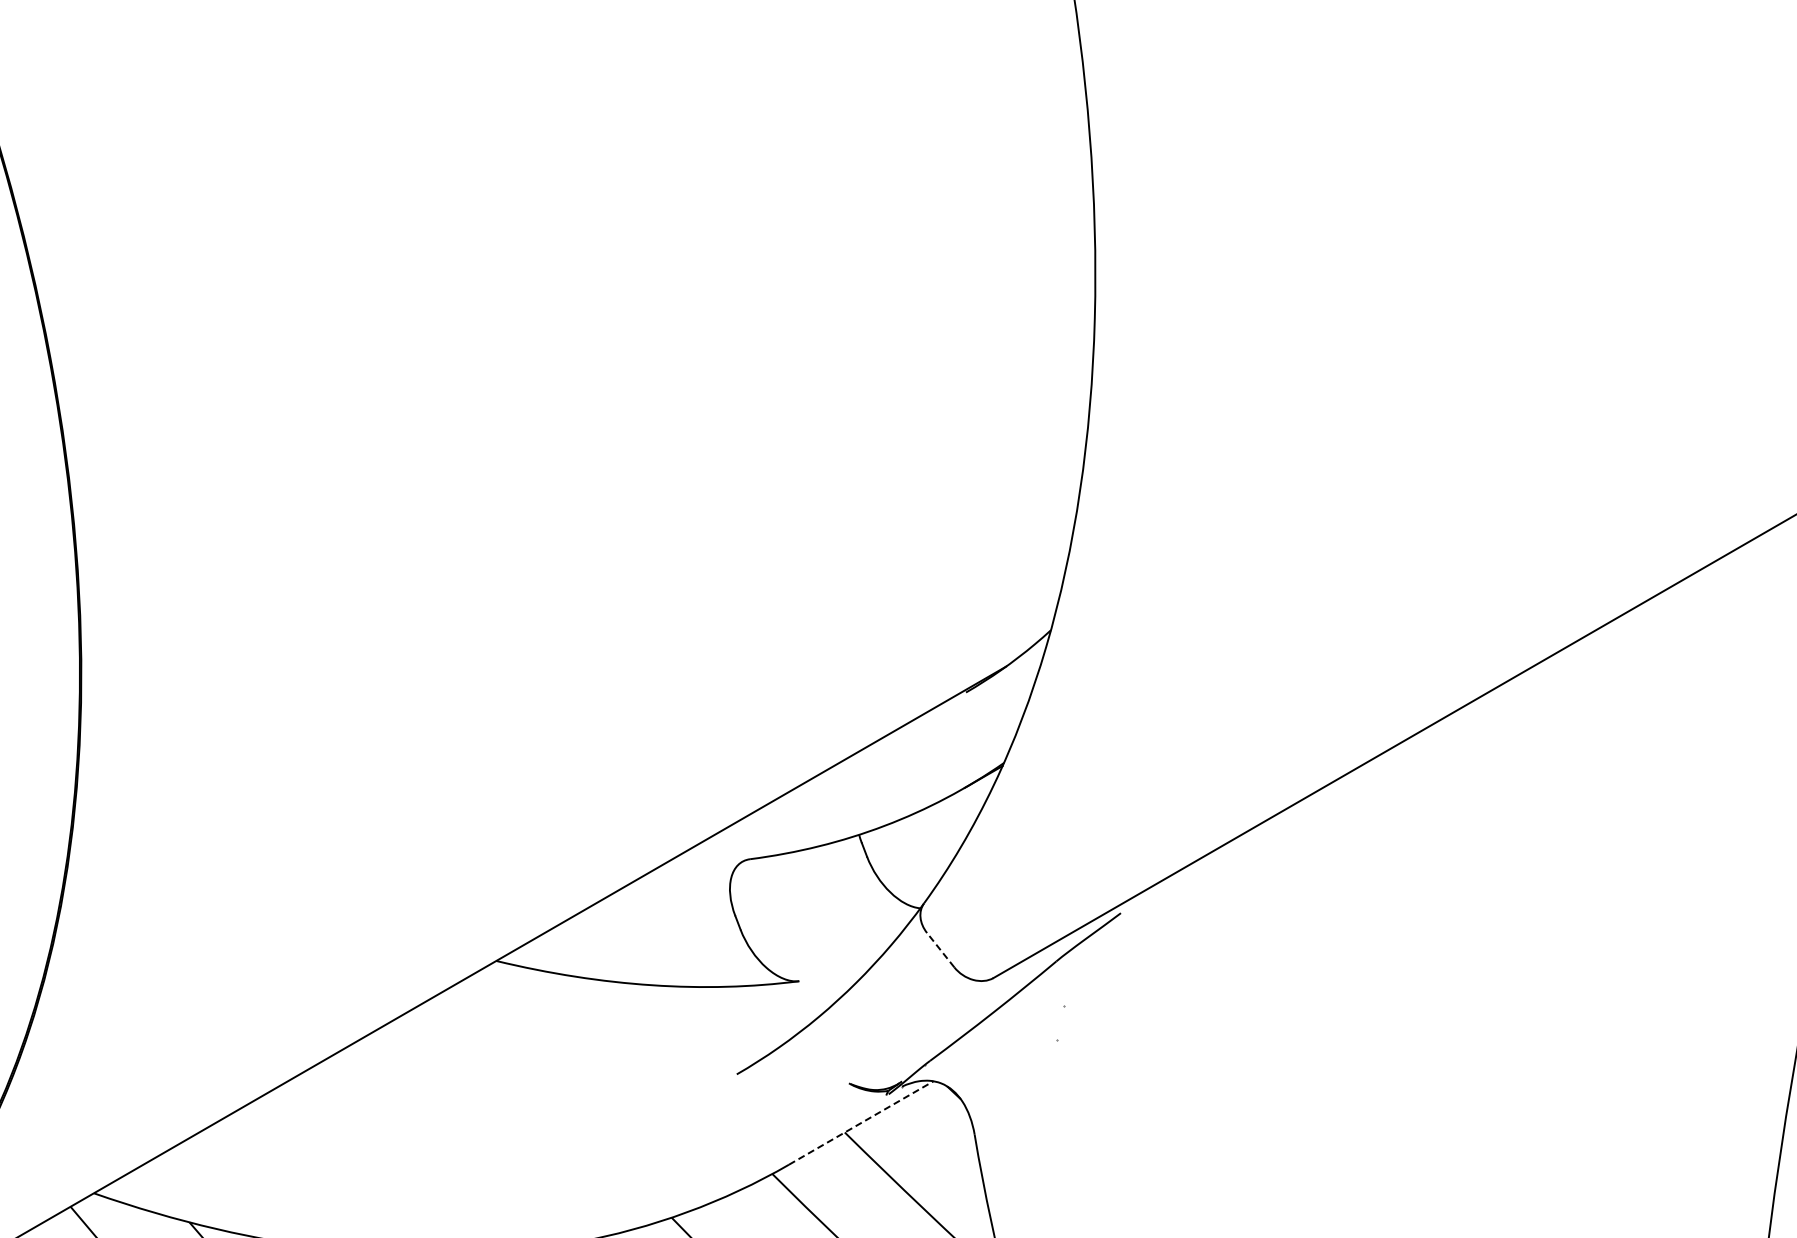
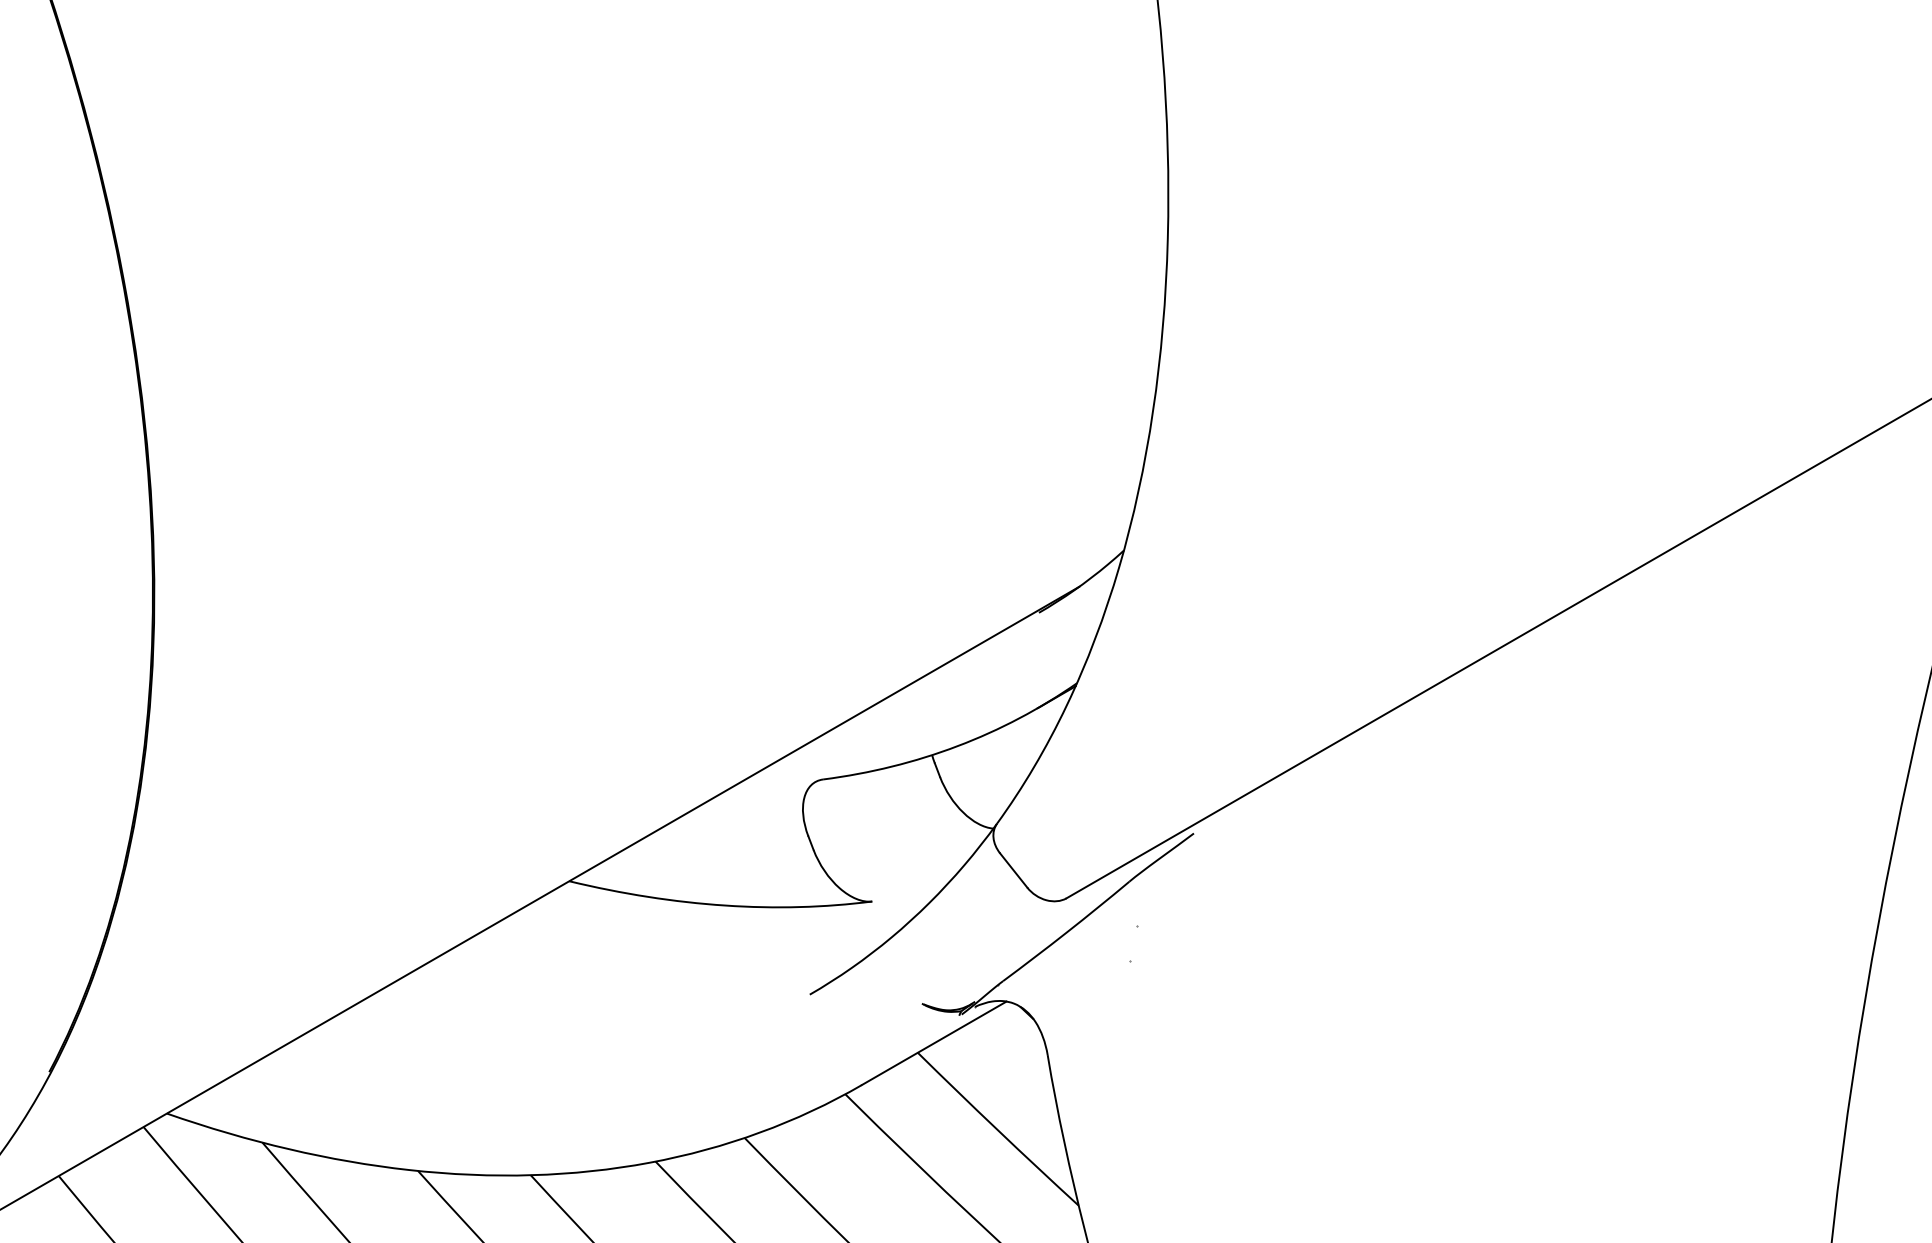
line: (940, 950) -> (1013, 870), dashed -> solid
line: (861, 1123) -> (934, 1043), dashed -> solid

